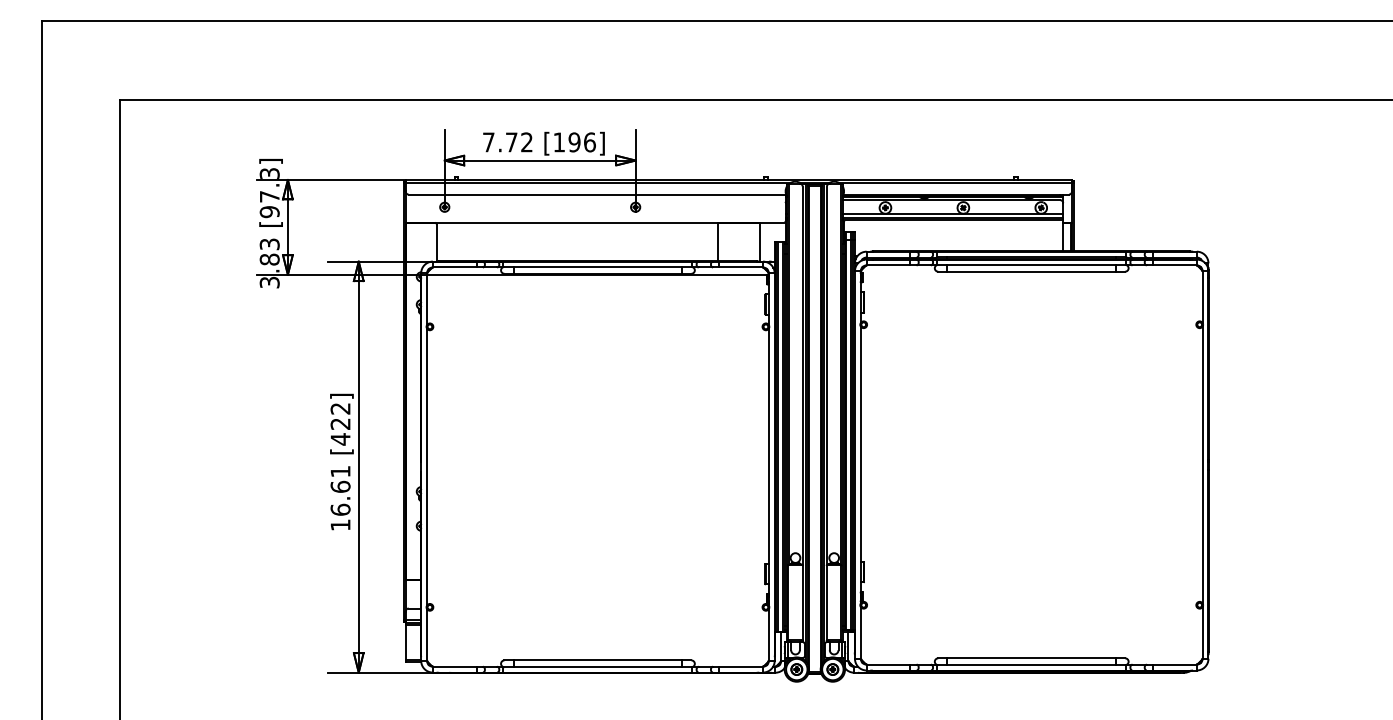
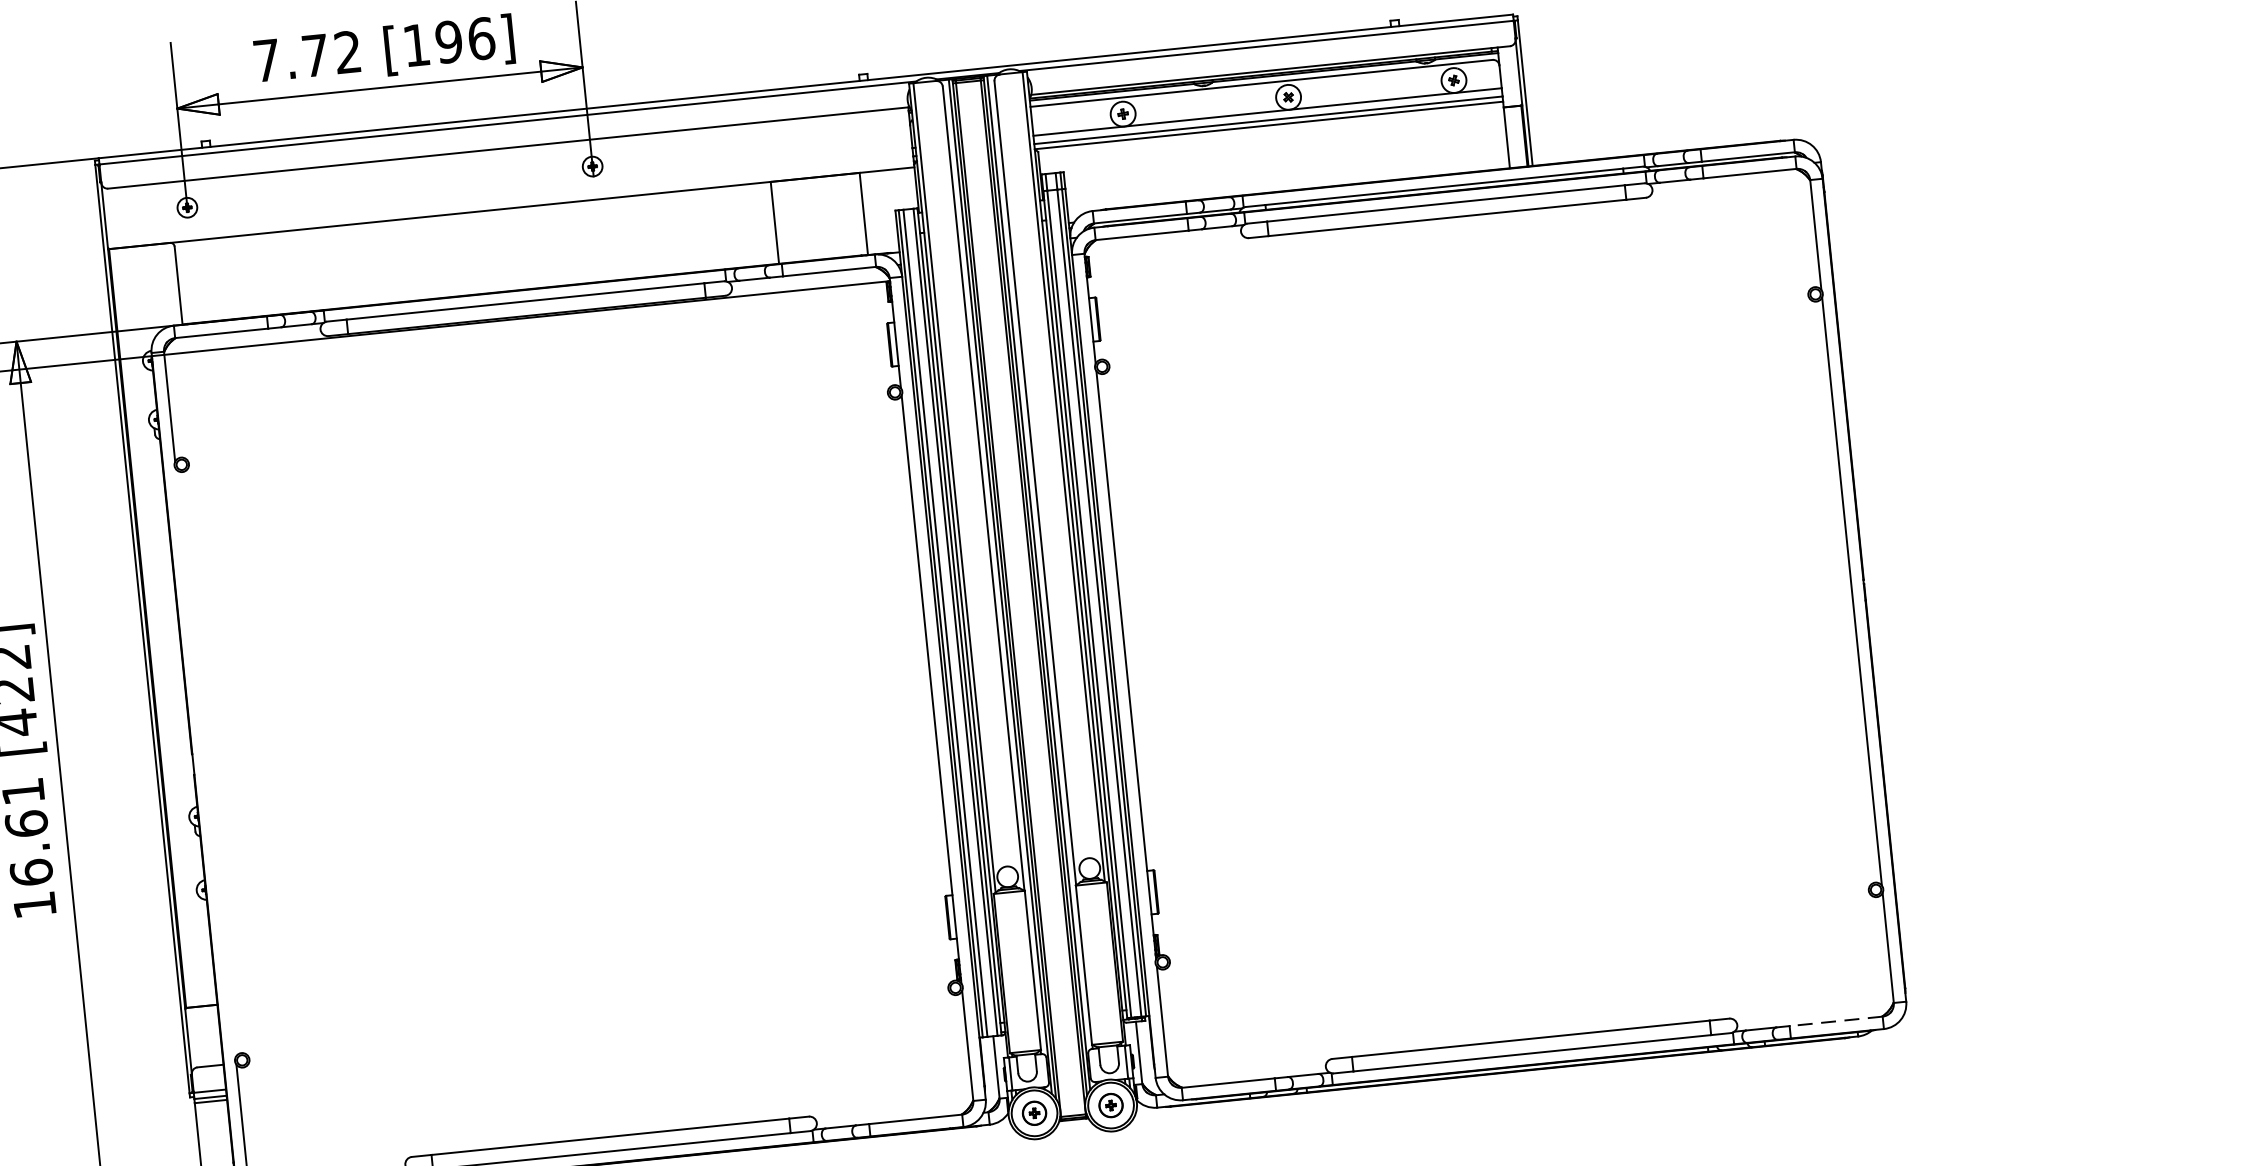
line: (427, 466) -> (206, 761), removed
line: (1174, 664) -> (1835, 1021), solid -> dashed

